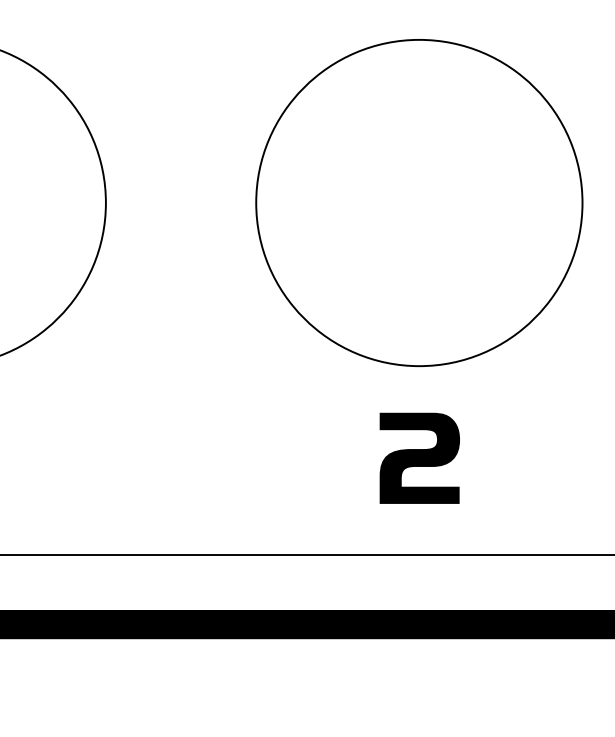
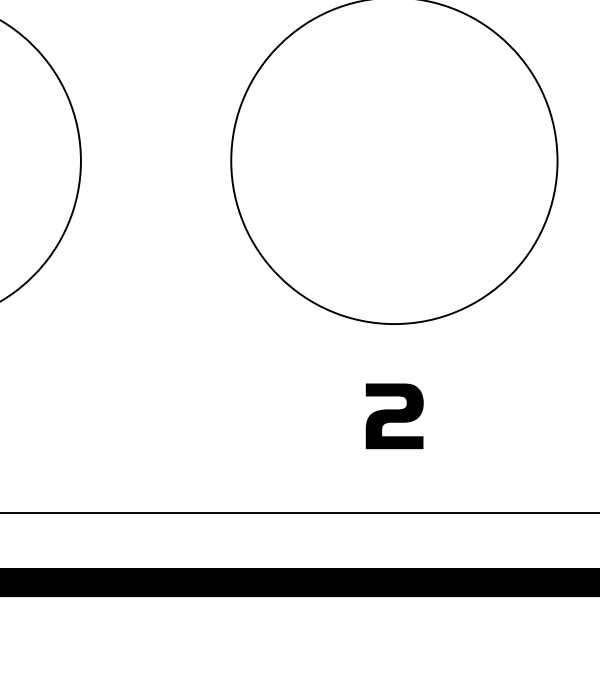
part: (419, 458) -> (394, 416), size x0.71

